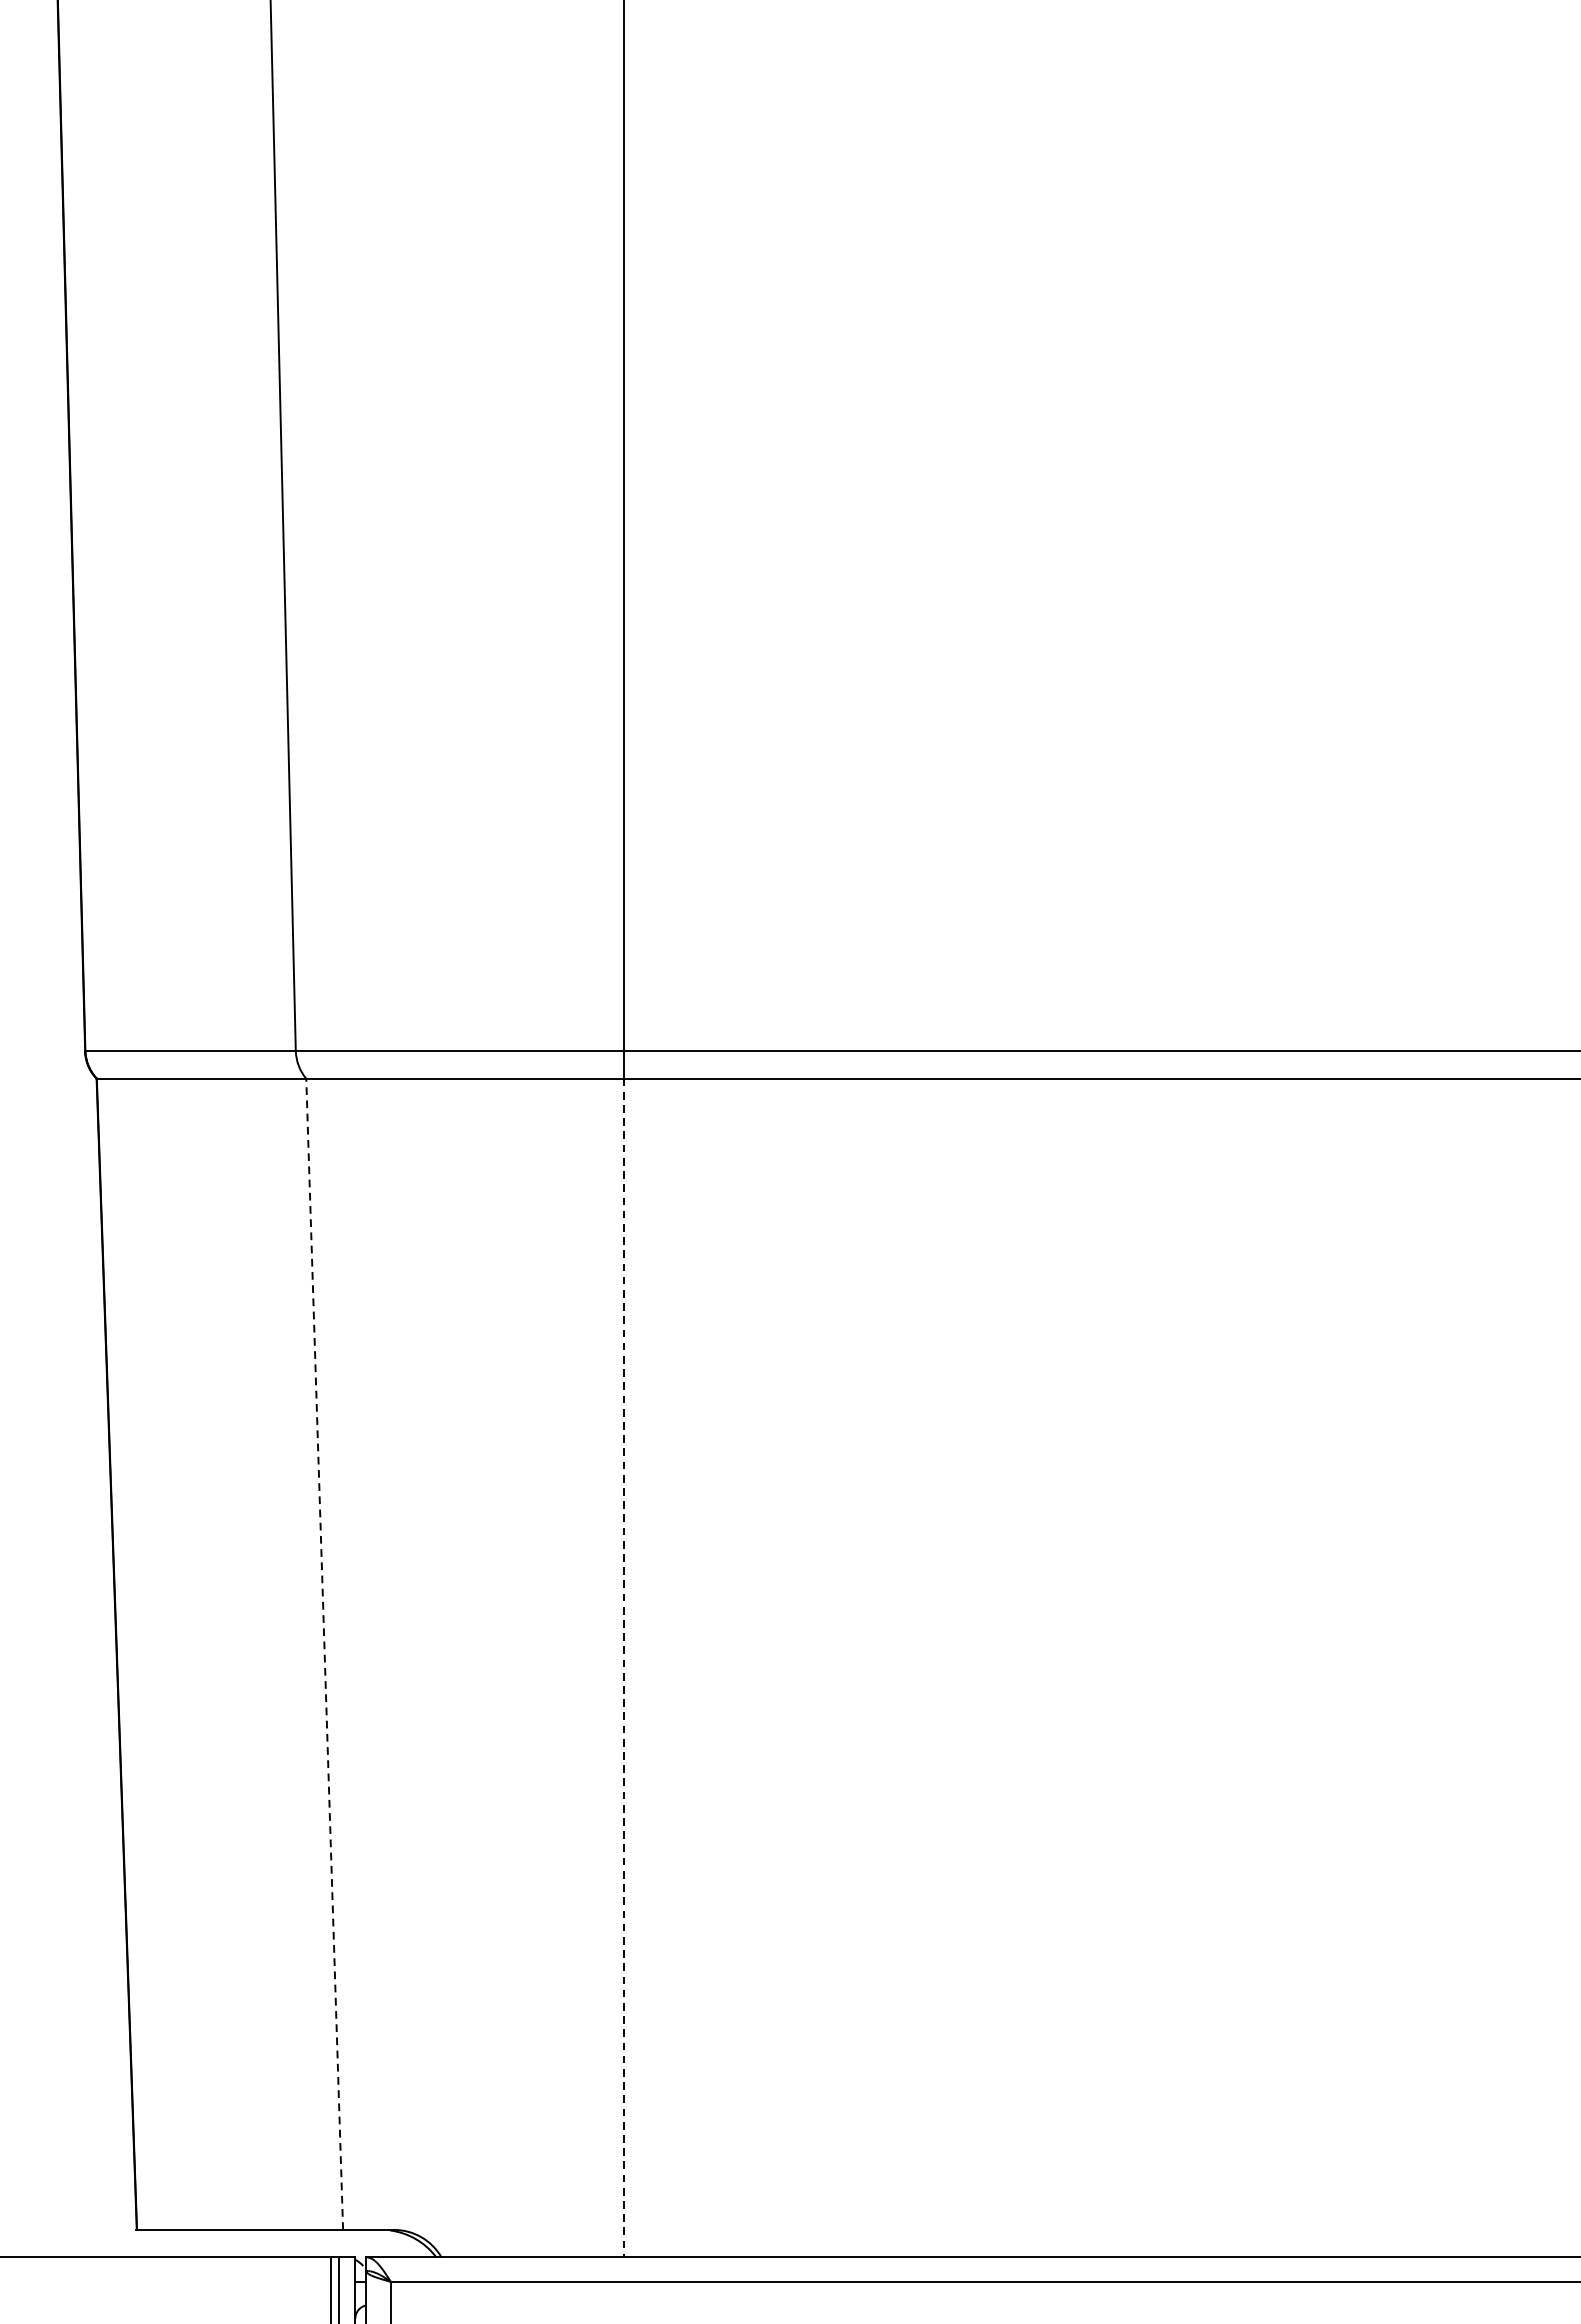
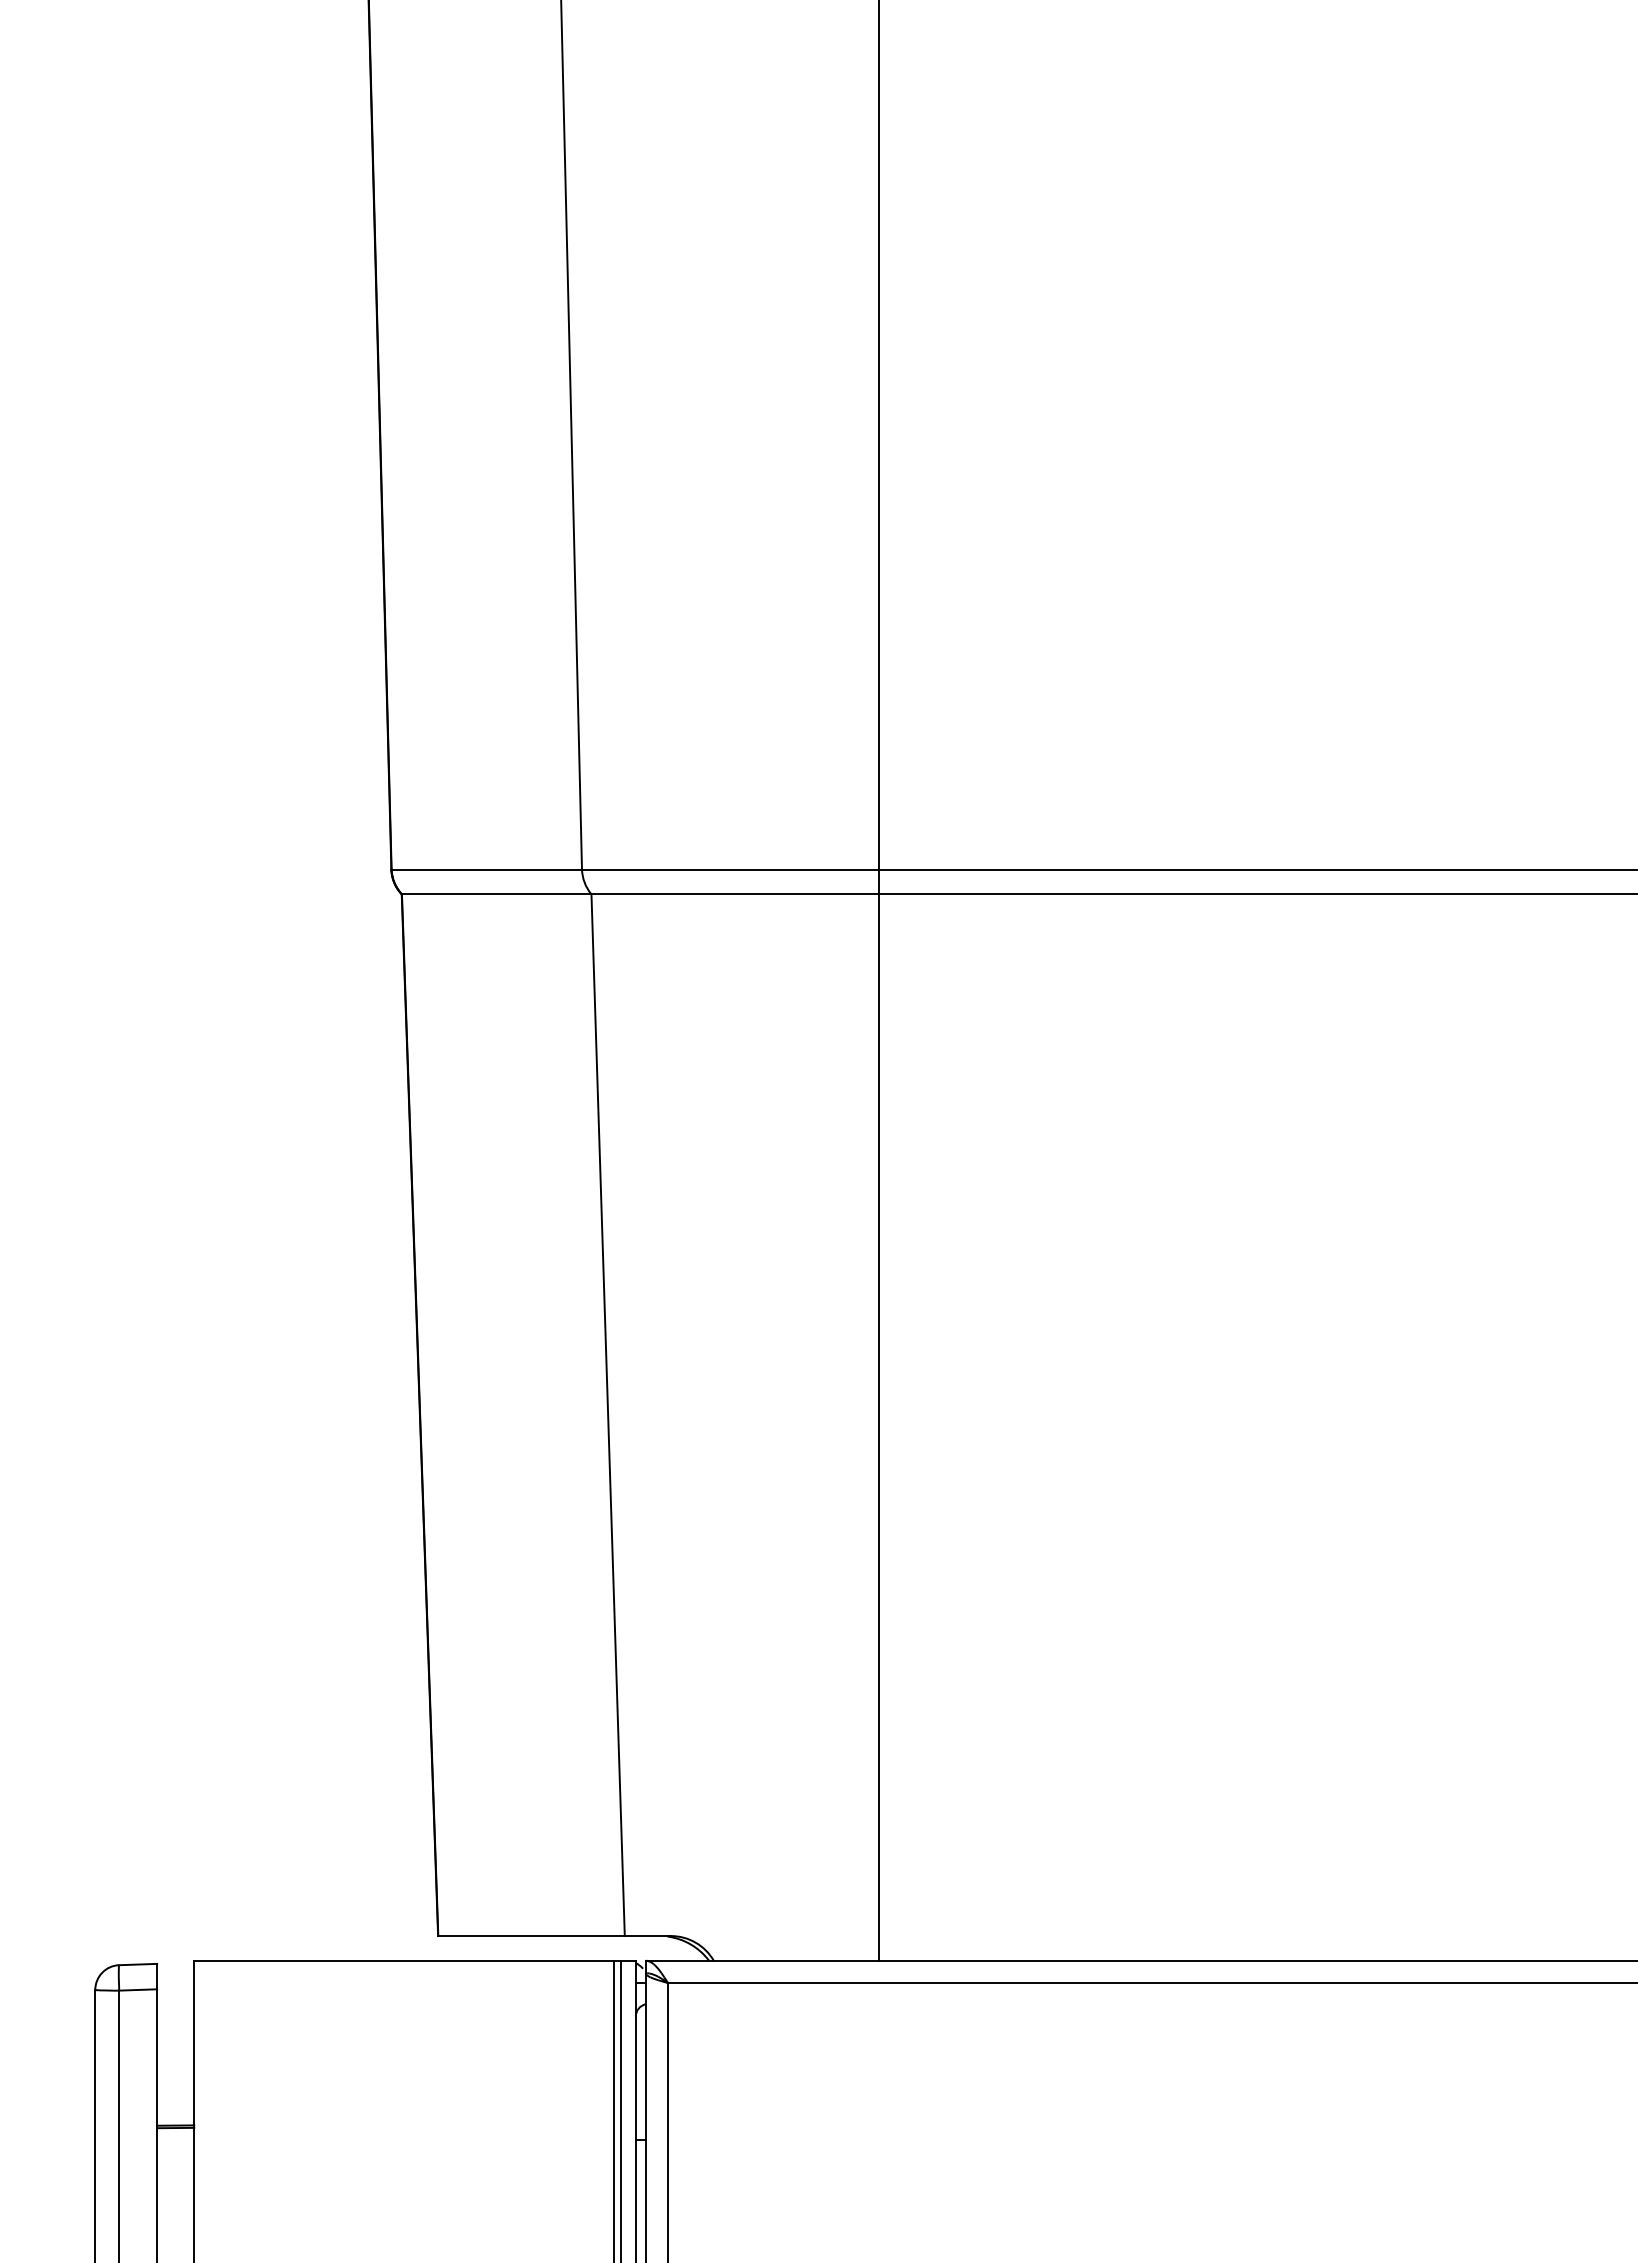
line: (325, 1653) -> (608, 1414), dashed -> solid
line: (623, 1669) -> (878, 1428), dashed -> solid

